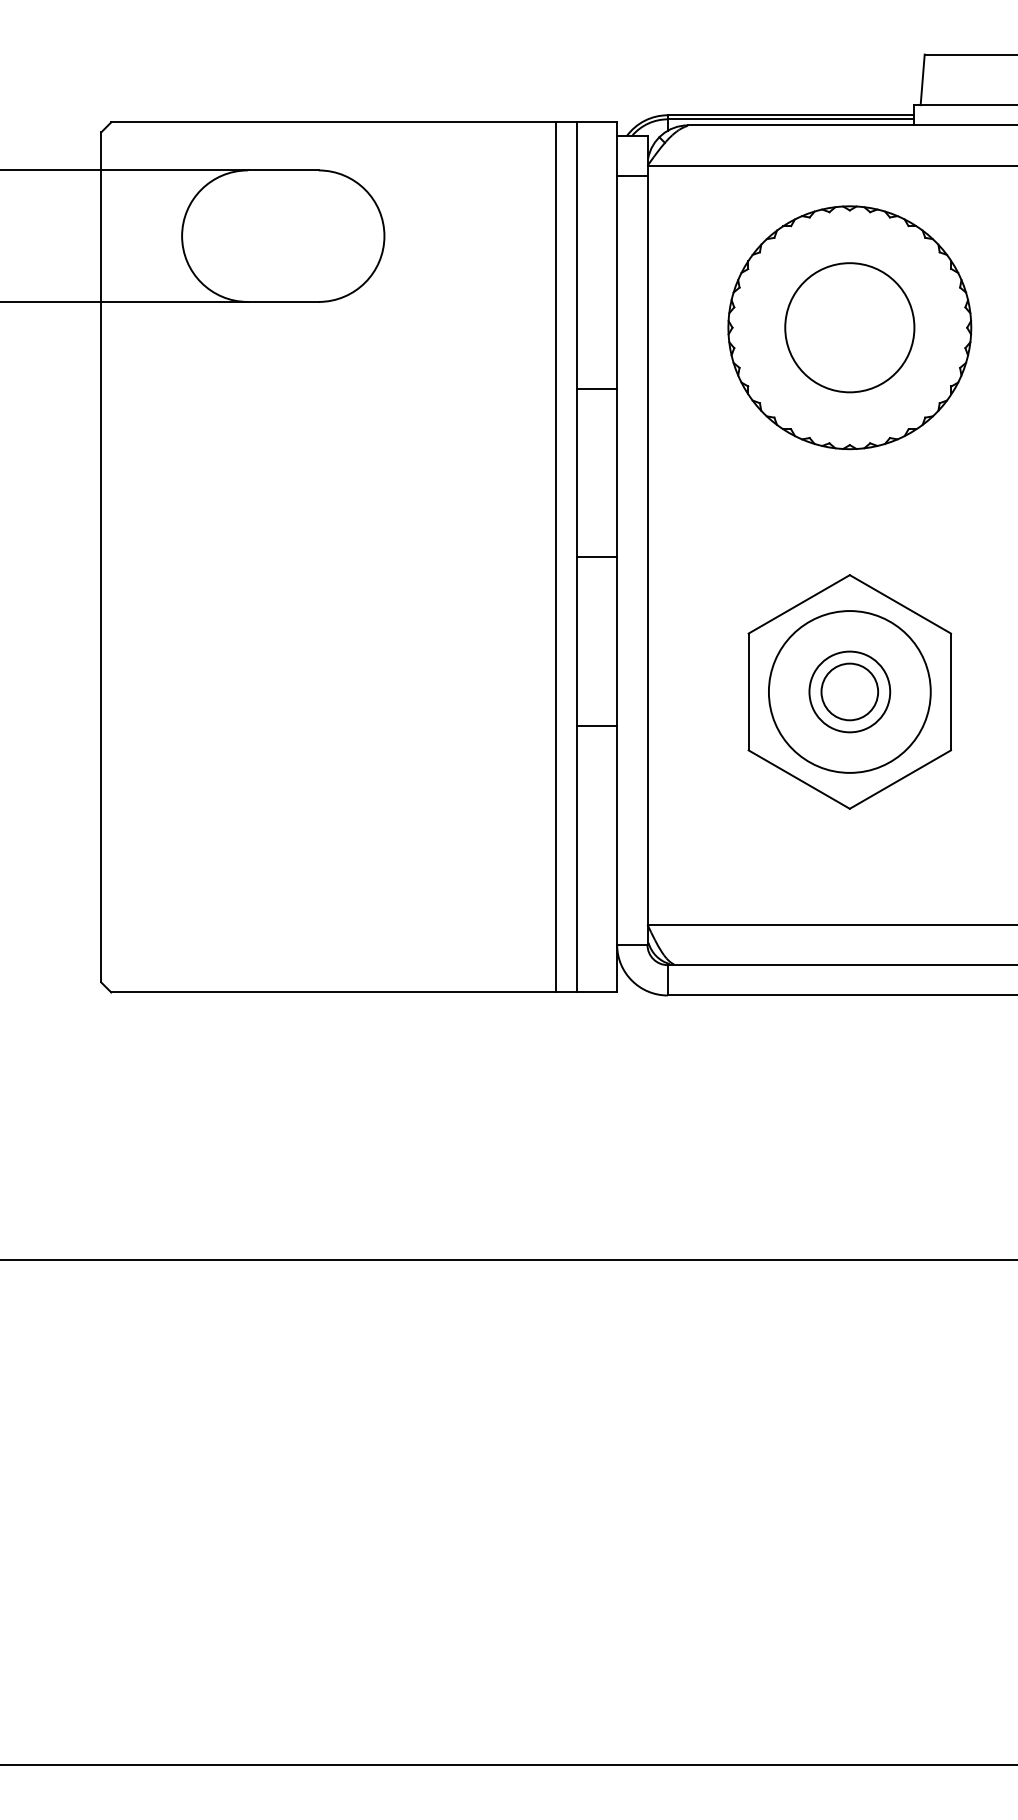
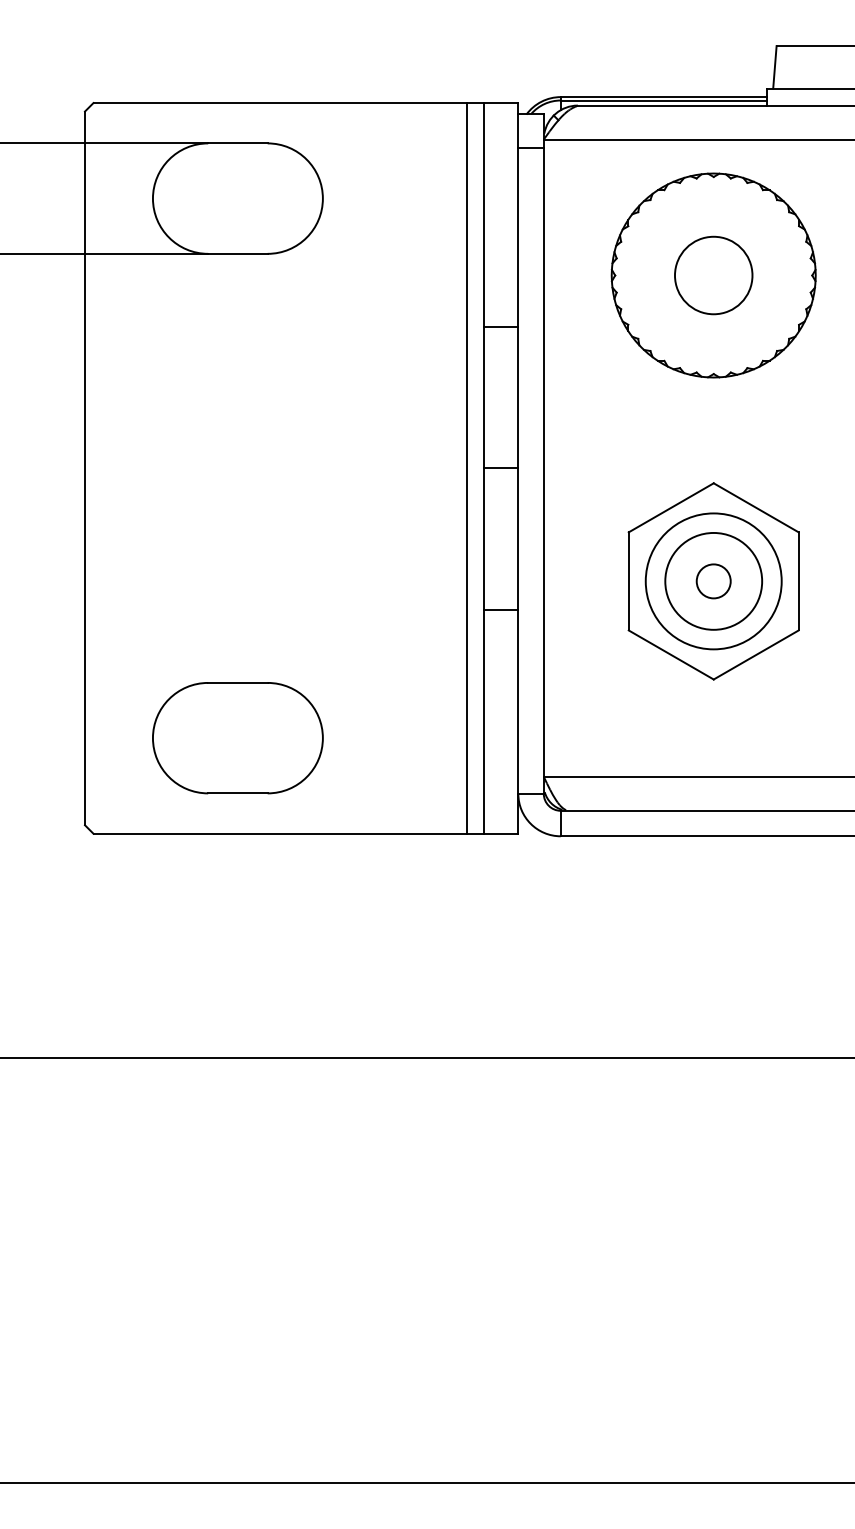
circle: (849, 327) -> (713, 275), size x0.71
circle: (849, 691) -> (713, 581), size x0.71
circle: (849, 691) -> (713, 581), size x1.43
part: (283, 878) -> (238, 738), added

